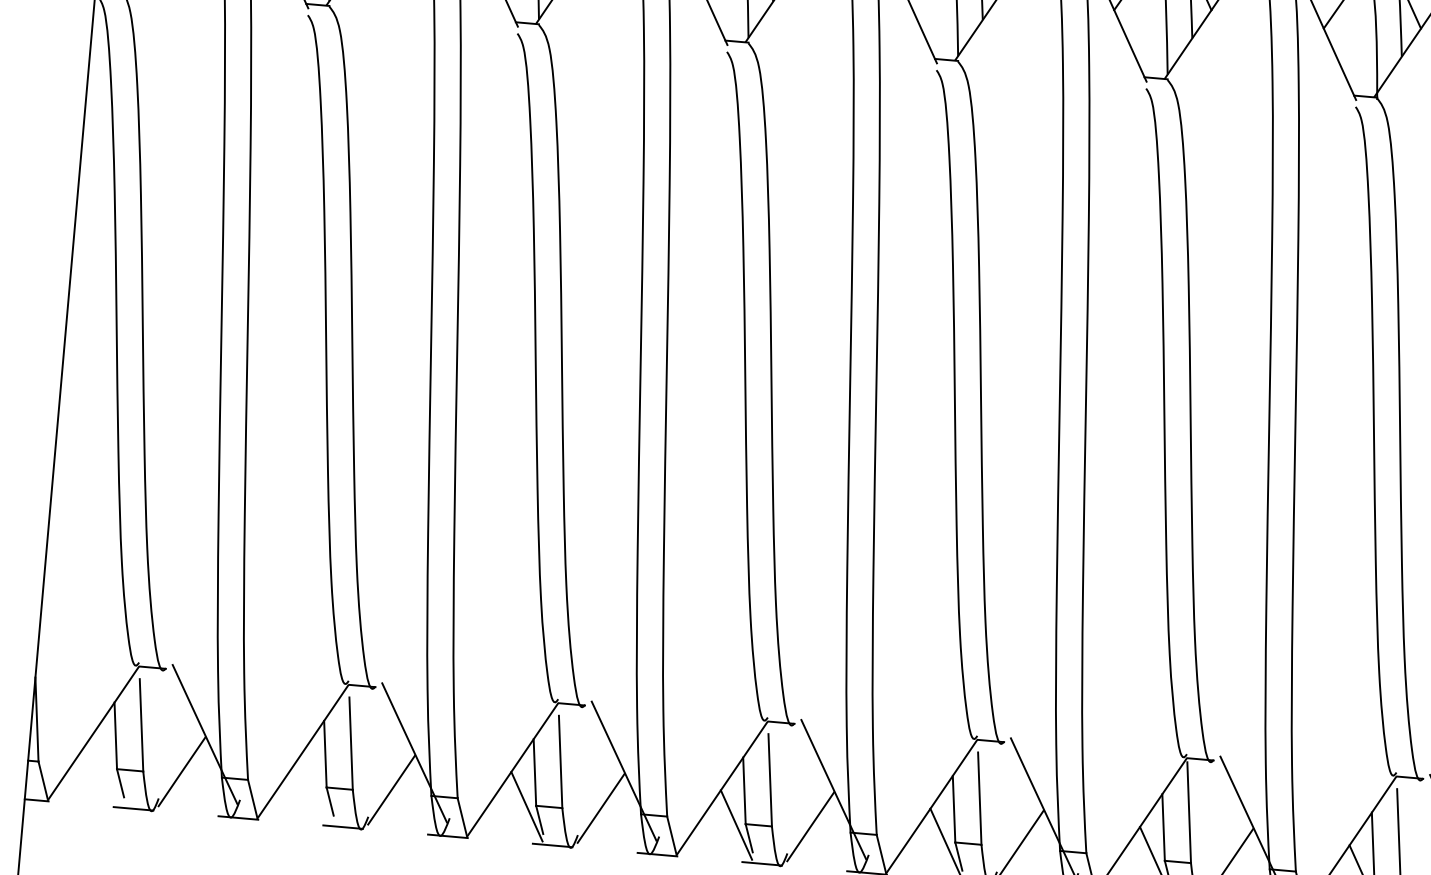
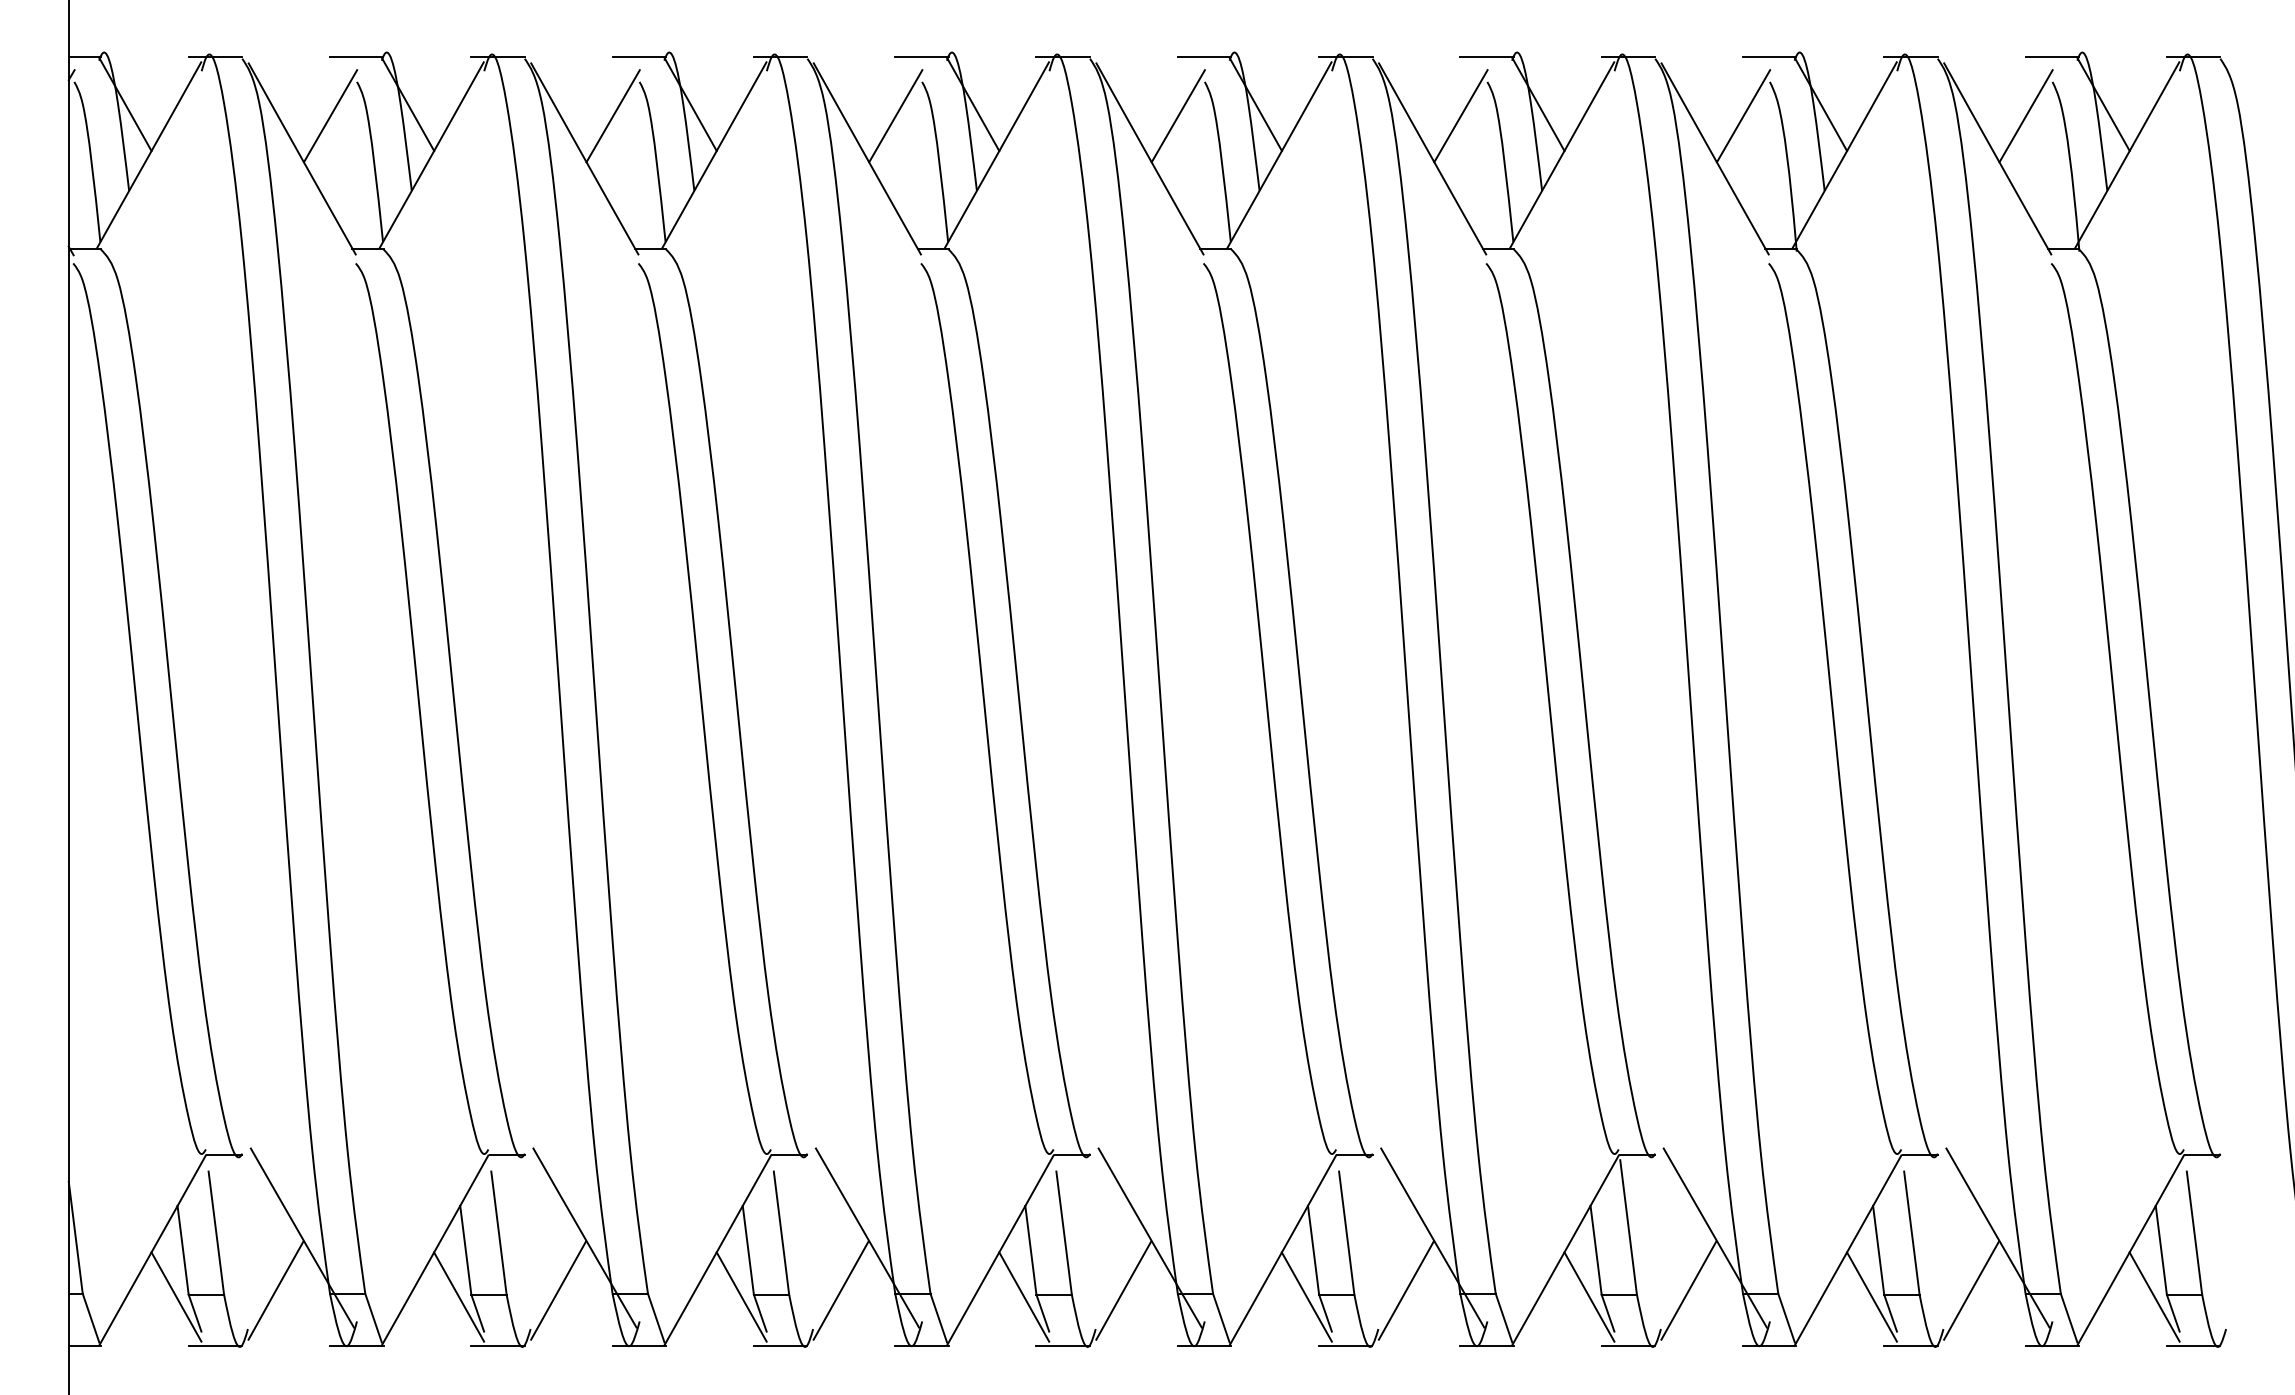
line: (107, 769) -> (176, 1296), added
line: (317, 788) -> (459, 1296), added

